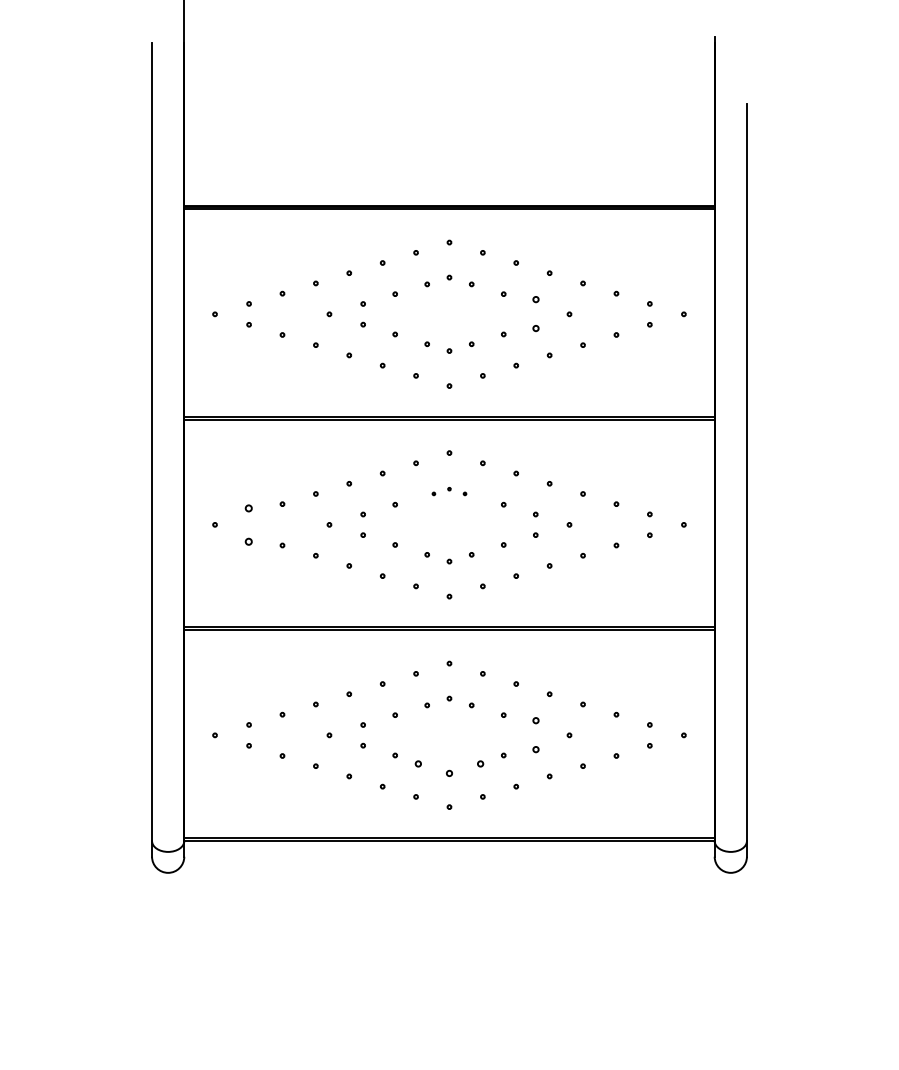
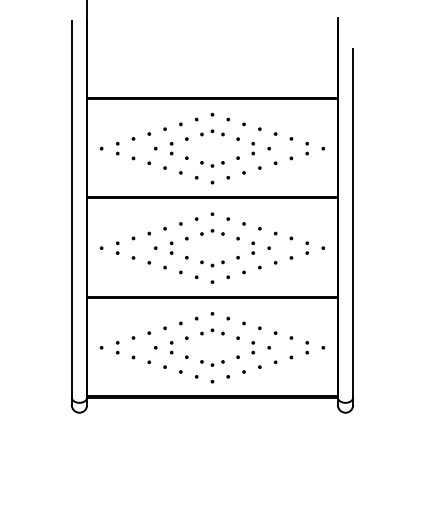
part: (534, 314) -> (252, 148), size x0.71
part: (449, 491) -> (212, 232), size x1.43
part: (248, 523) -> (117, 247), size x0.62
part: (534, 734) -> (252, 347), size x0.71
part: (449, 768) -> (212, 363), size x0.71

